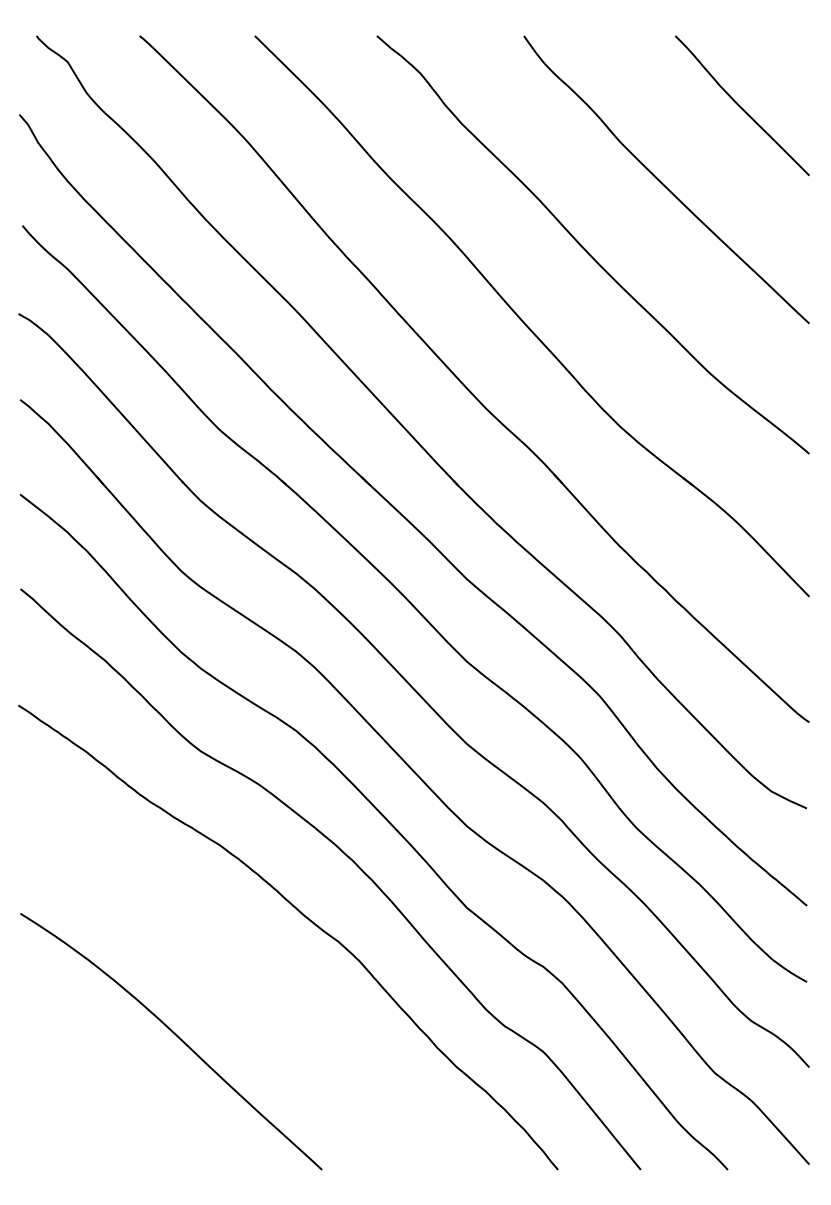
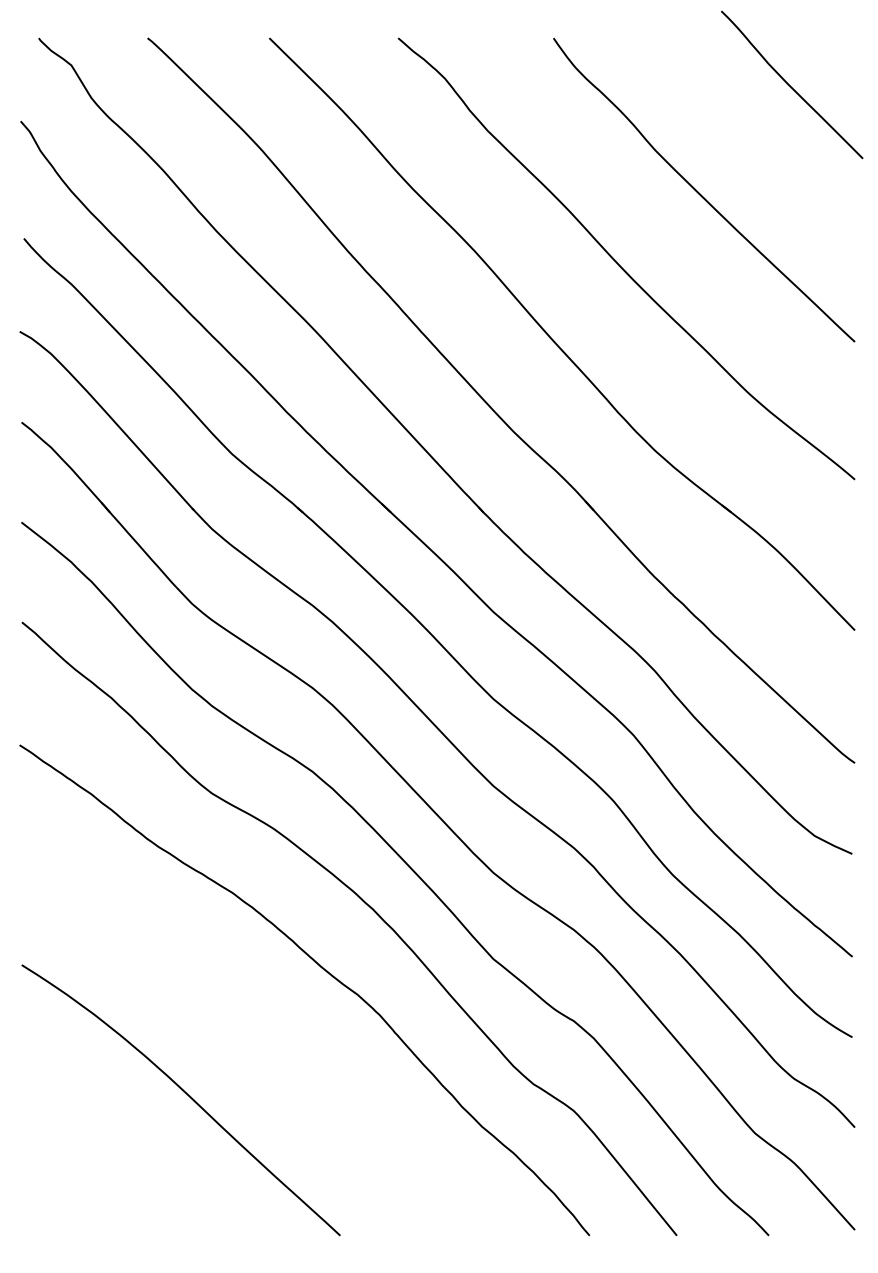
curve: (740, 106) -> (790, 85), moved

